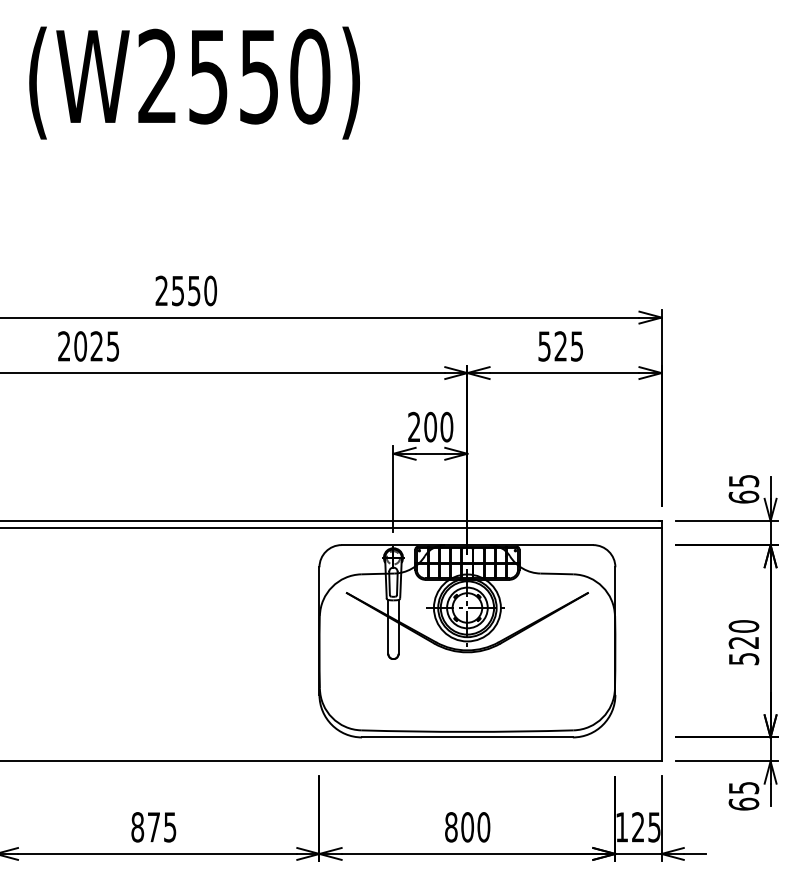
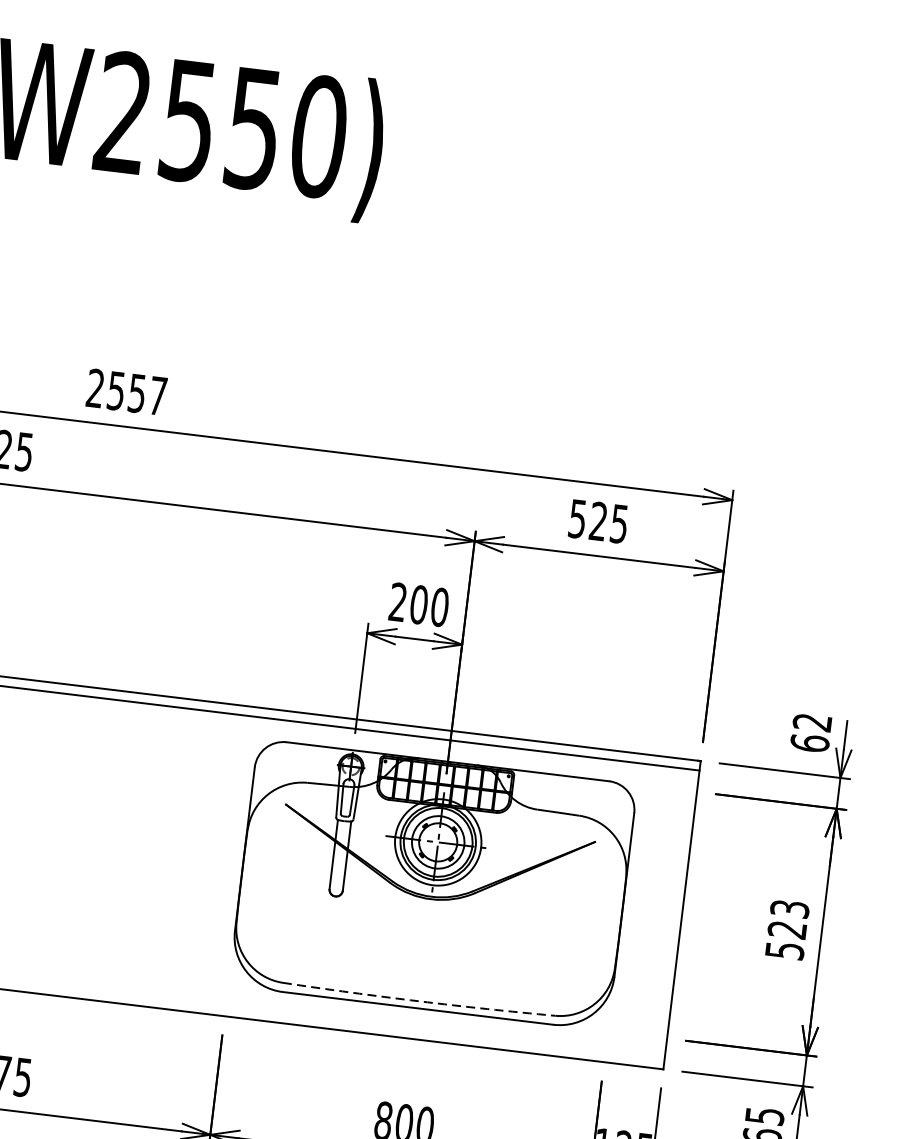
text: (210, 290) -> (158, 395), 2550 -> 2557
text: (743, 481) -> (811, 723), 65 -> 62
text: (743, 626) -> (789, 908), 520 -> 523
arc: (467, 731) -> (419, 1000), solid -> dashed

